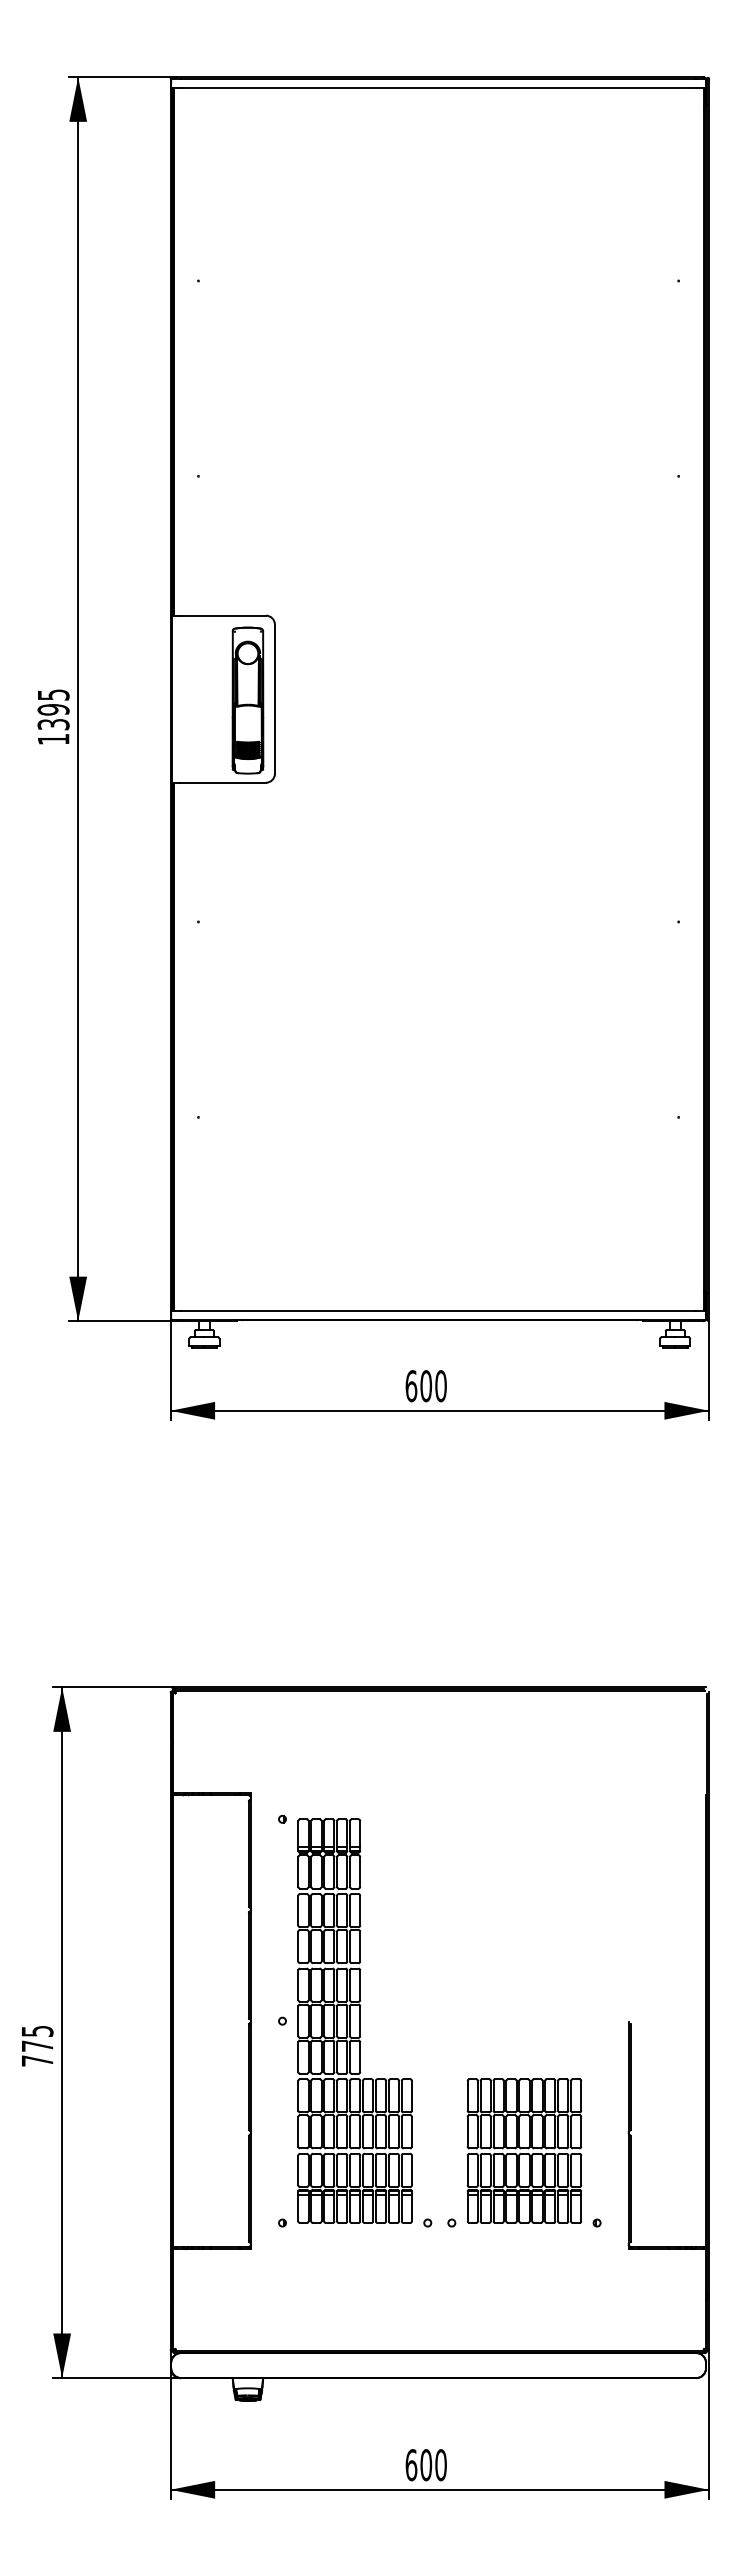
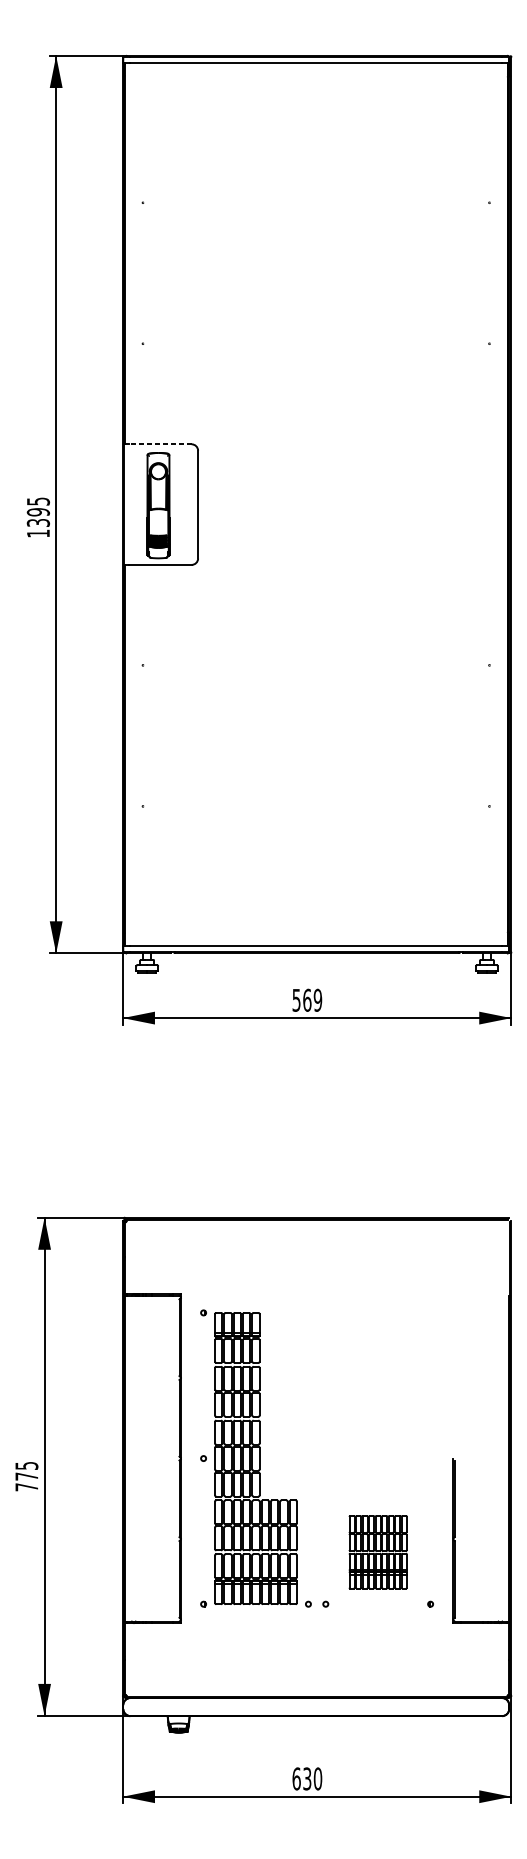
line: (222, 615) -> (160, 444), solid -> dashed
part: (247, 700) -> (158, 505), moved
text: (425, 1386) -> (306, 1000), 600 -> 569
part: (524, 2150) -> (378, 1551), size x0.7
text: (426, 2465) -> (307, 1779), 600 -> 630

